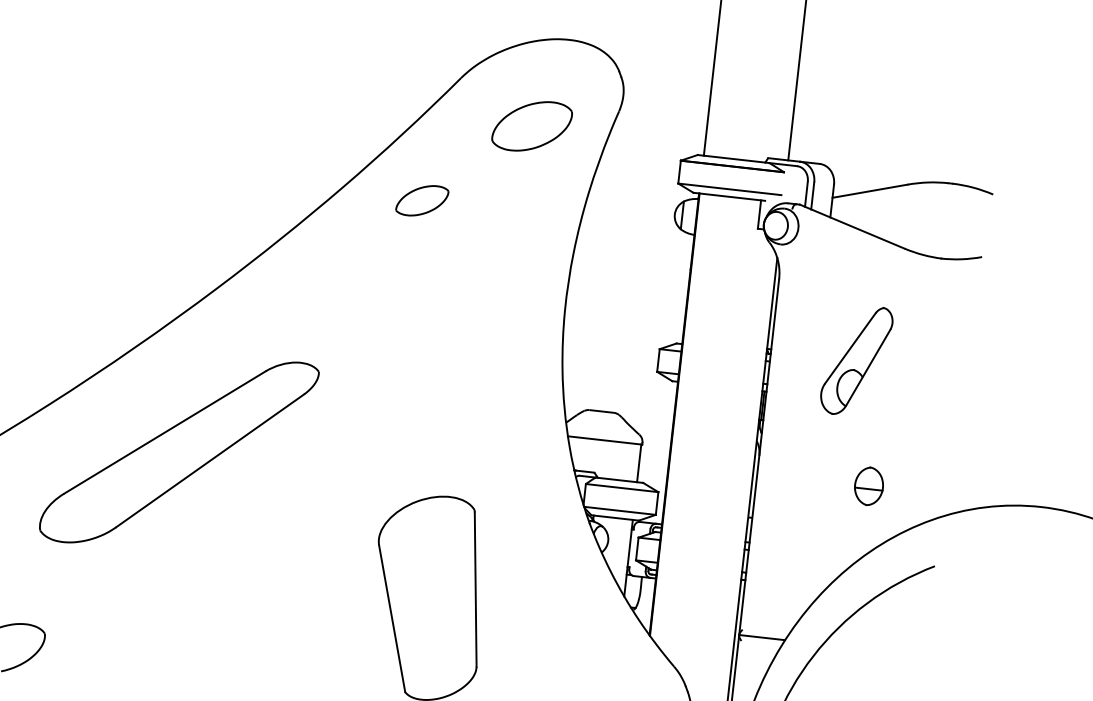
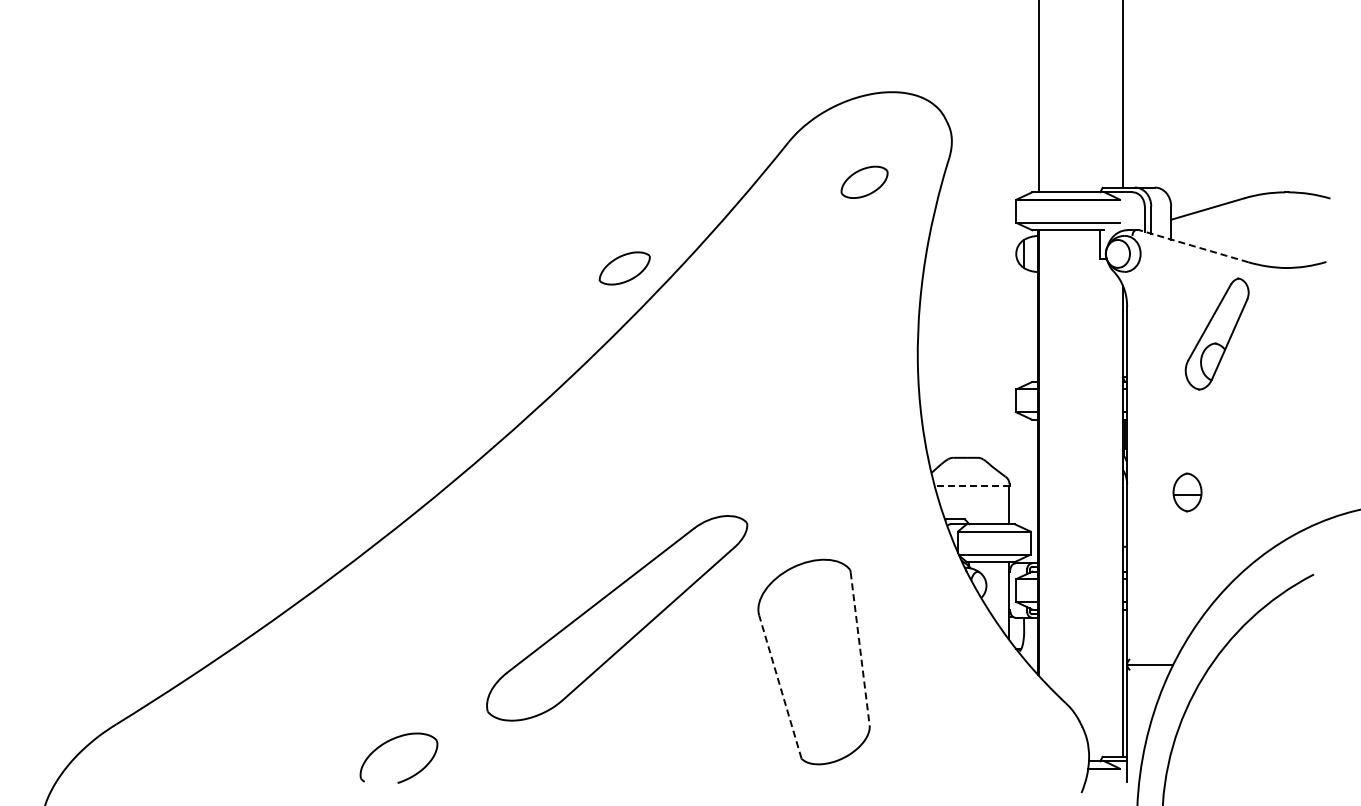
part: (531, 126) -> (864, 182), size x0.6
part: (422, 200) -> (624, 268), moved
line: (851, 226) -> (1193, 246), solid -> dashed
part: (855, 360) -> (1216, 333), moved
line: (604, 440) -> (971, 486), solid -> dashed
part: (179, 452) -> (617, 618), moved
part: (868, 486) -> (1187, 492), moved
line: (475, 590) -> (860, 649), solid -> dashed
line: (392, 619) -> (780, 687), solid -> dashed

